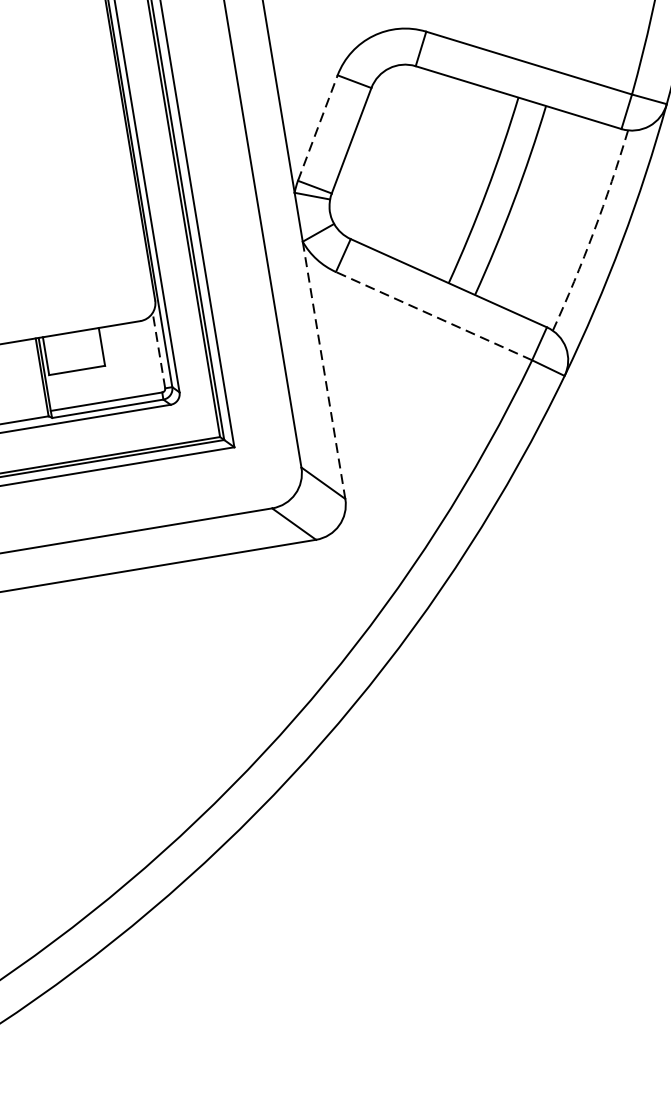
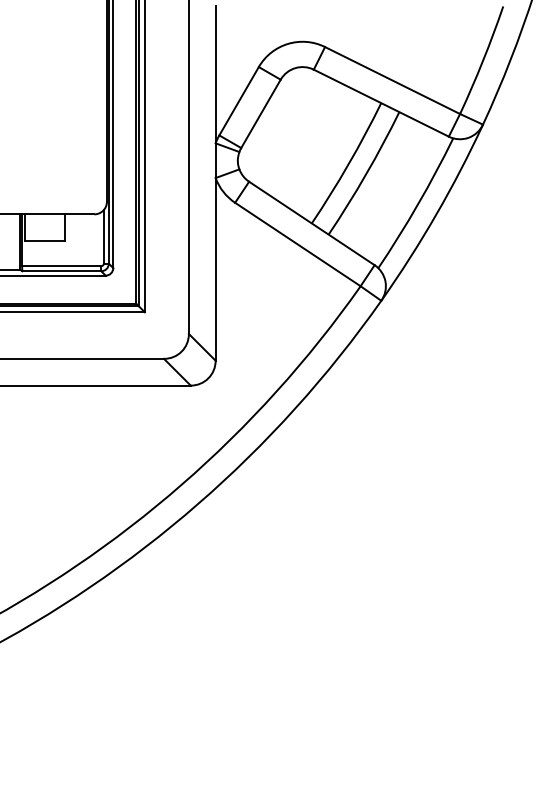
line: (318, 126) -> (239, 100), dashed -> solid
arc: (593, 231) -> (417, 204), dashed -> solid
line: (433, 316) -> (297, 244), dashed -> solid
line: (158, 350) -> (103, 236), dashed -> solid
line: (323, 370) -> (215, 269), dashed -> solid

